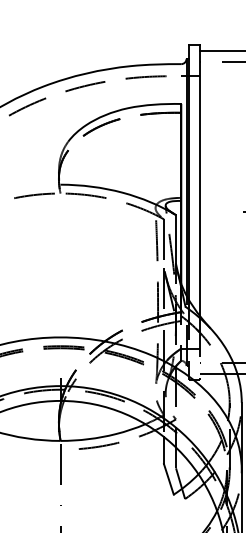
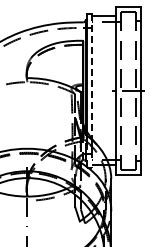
line: (199, 181) -> (91, 76), solid -> dashed

